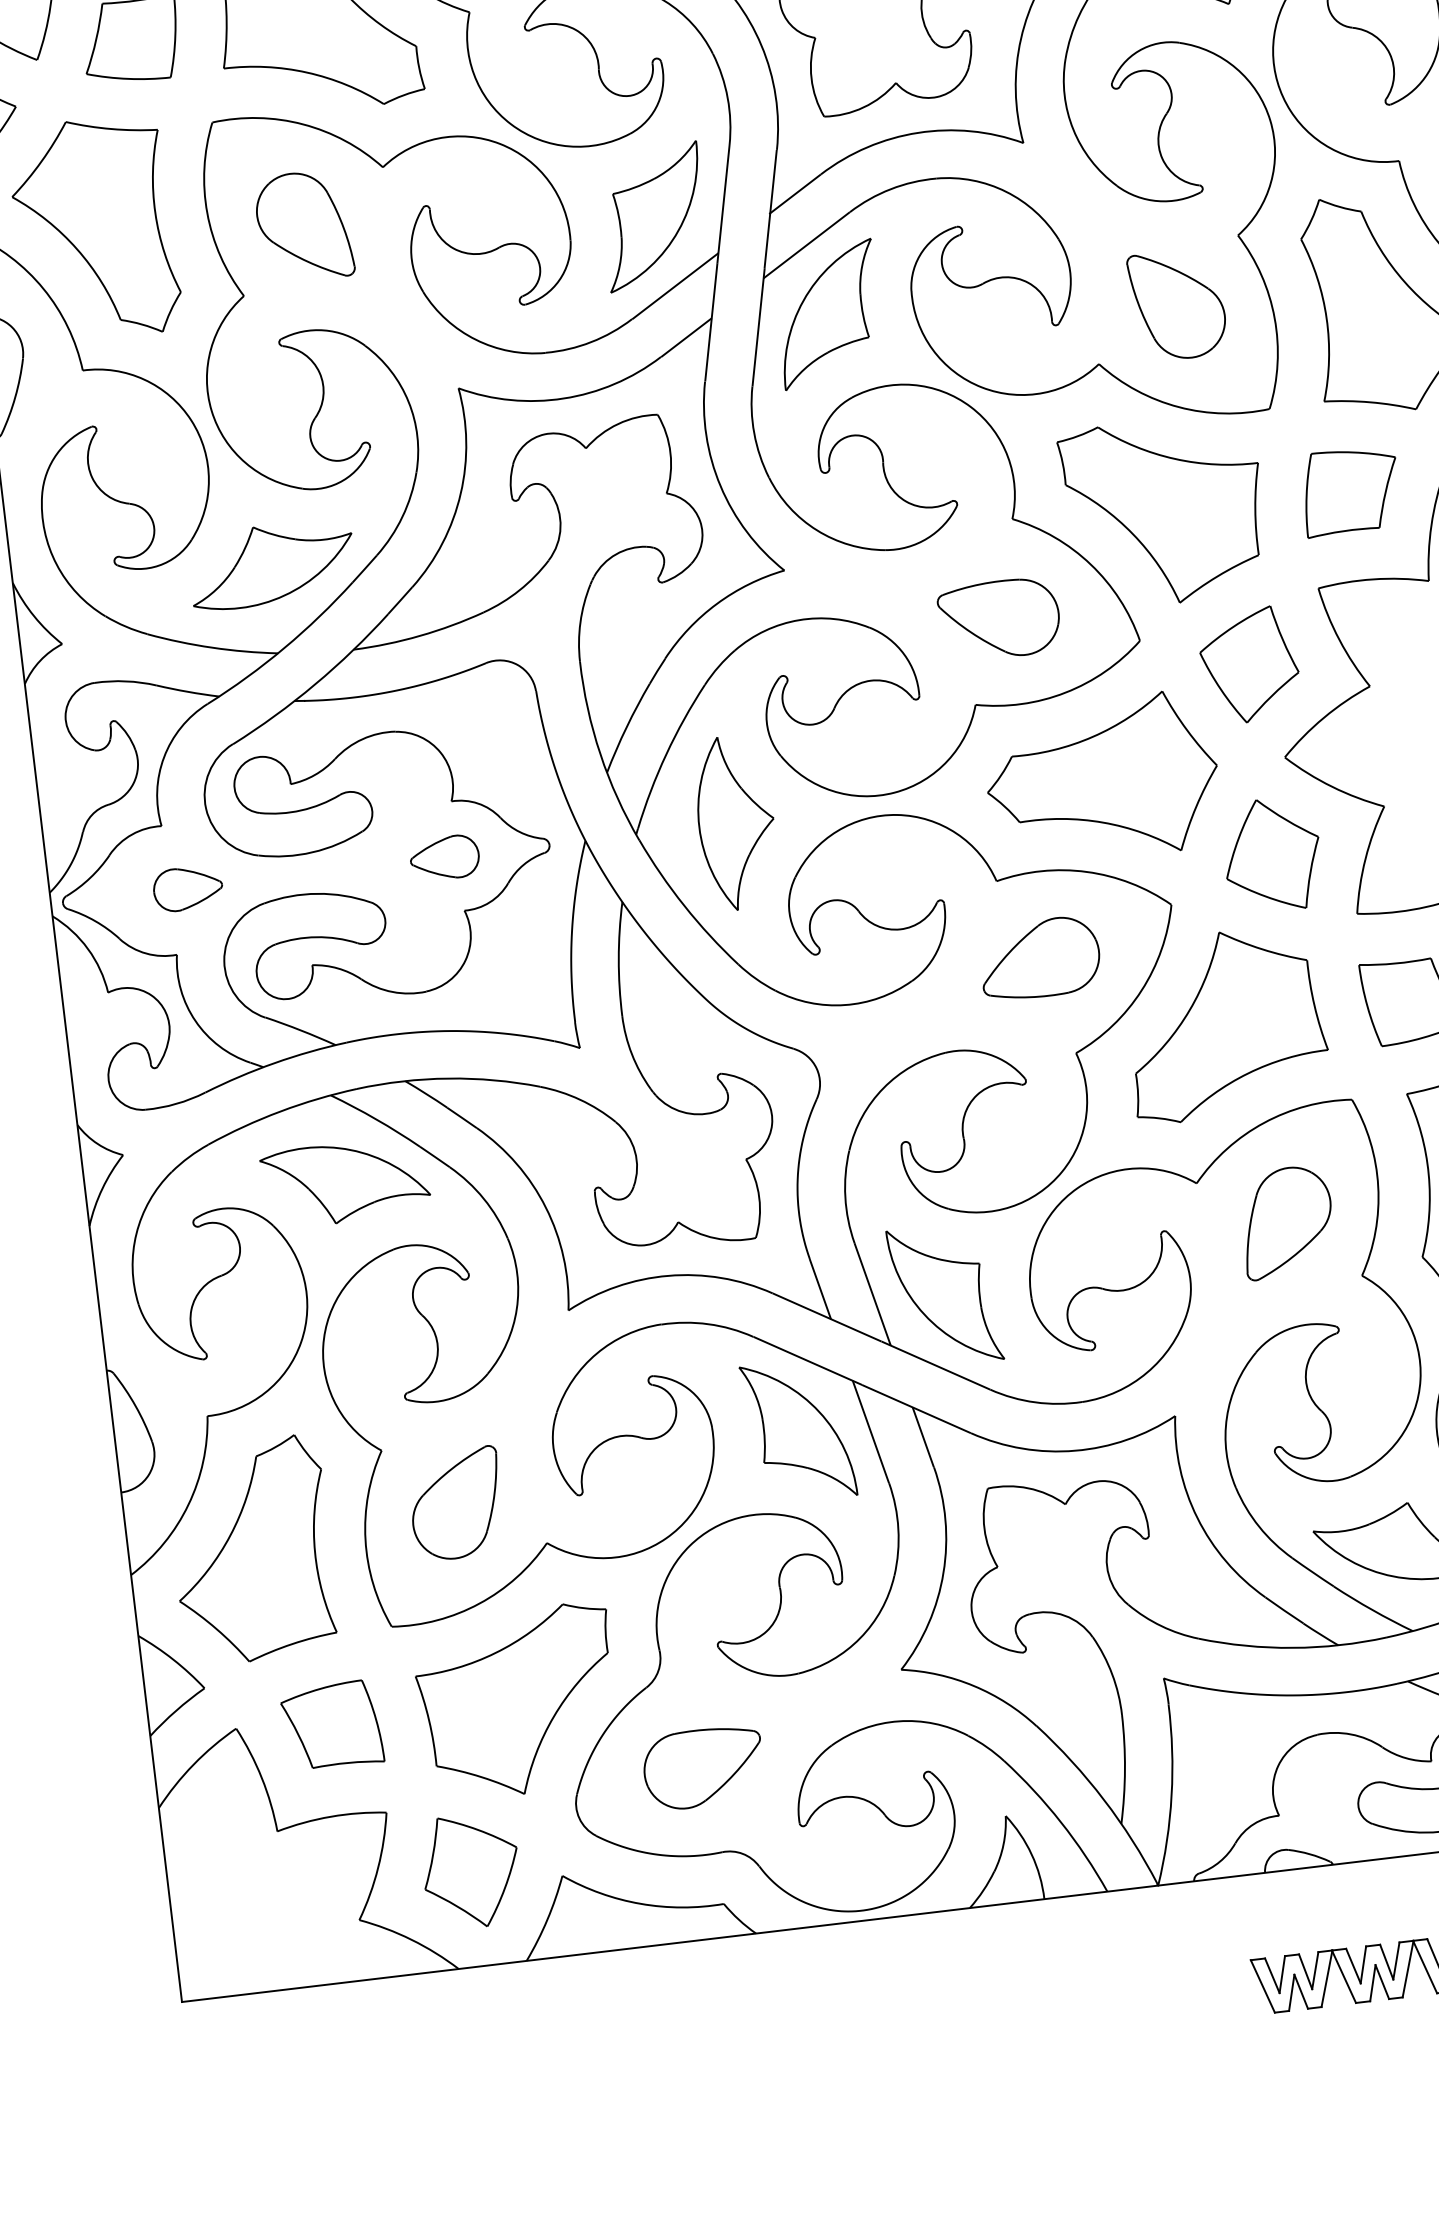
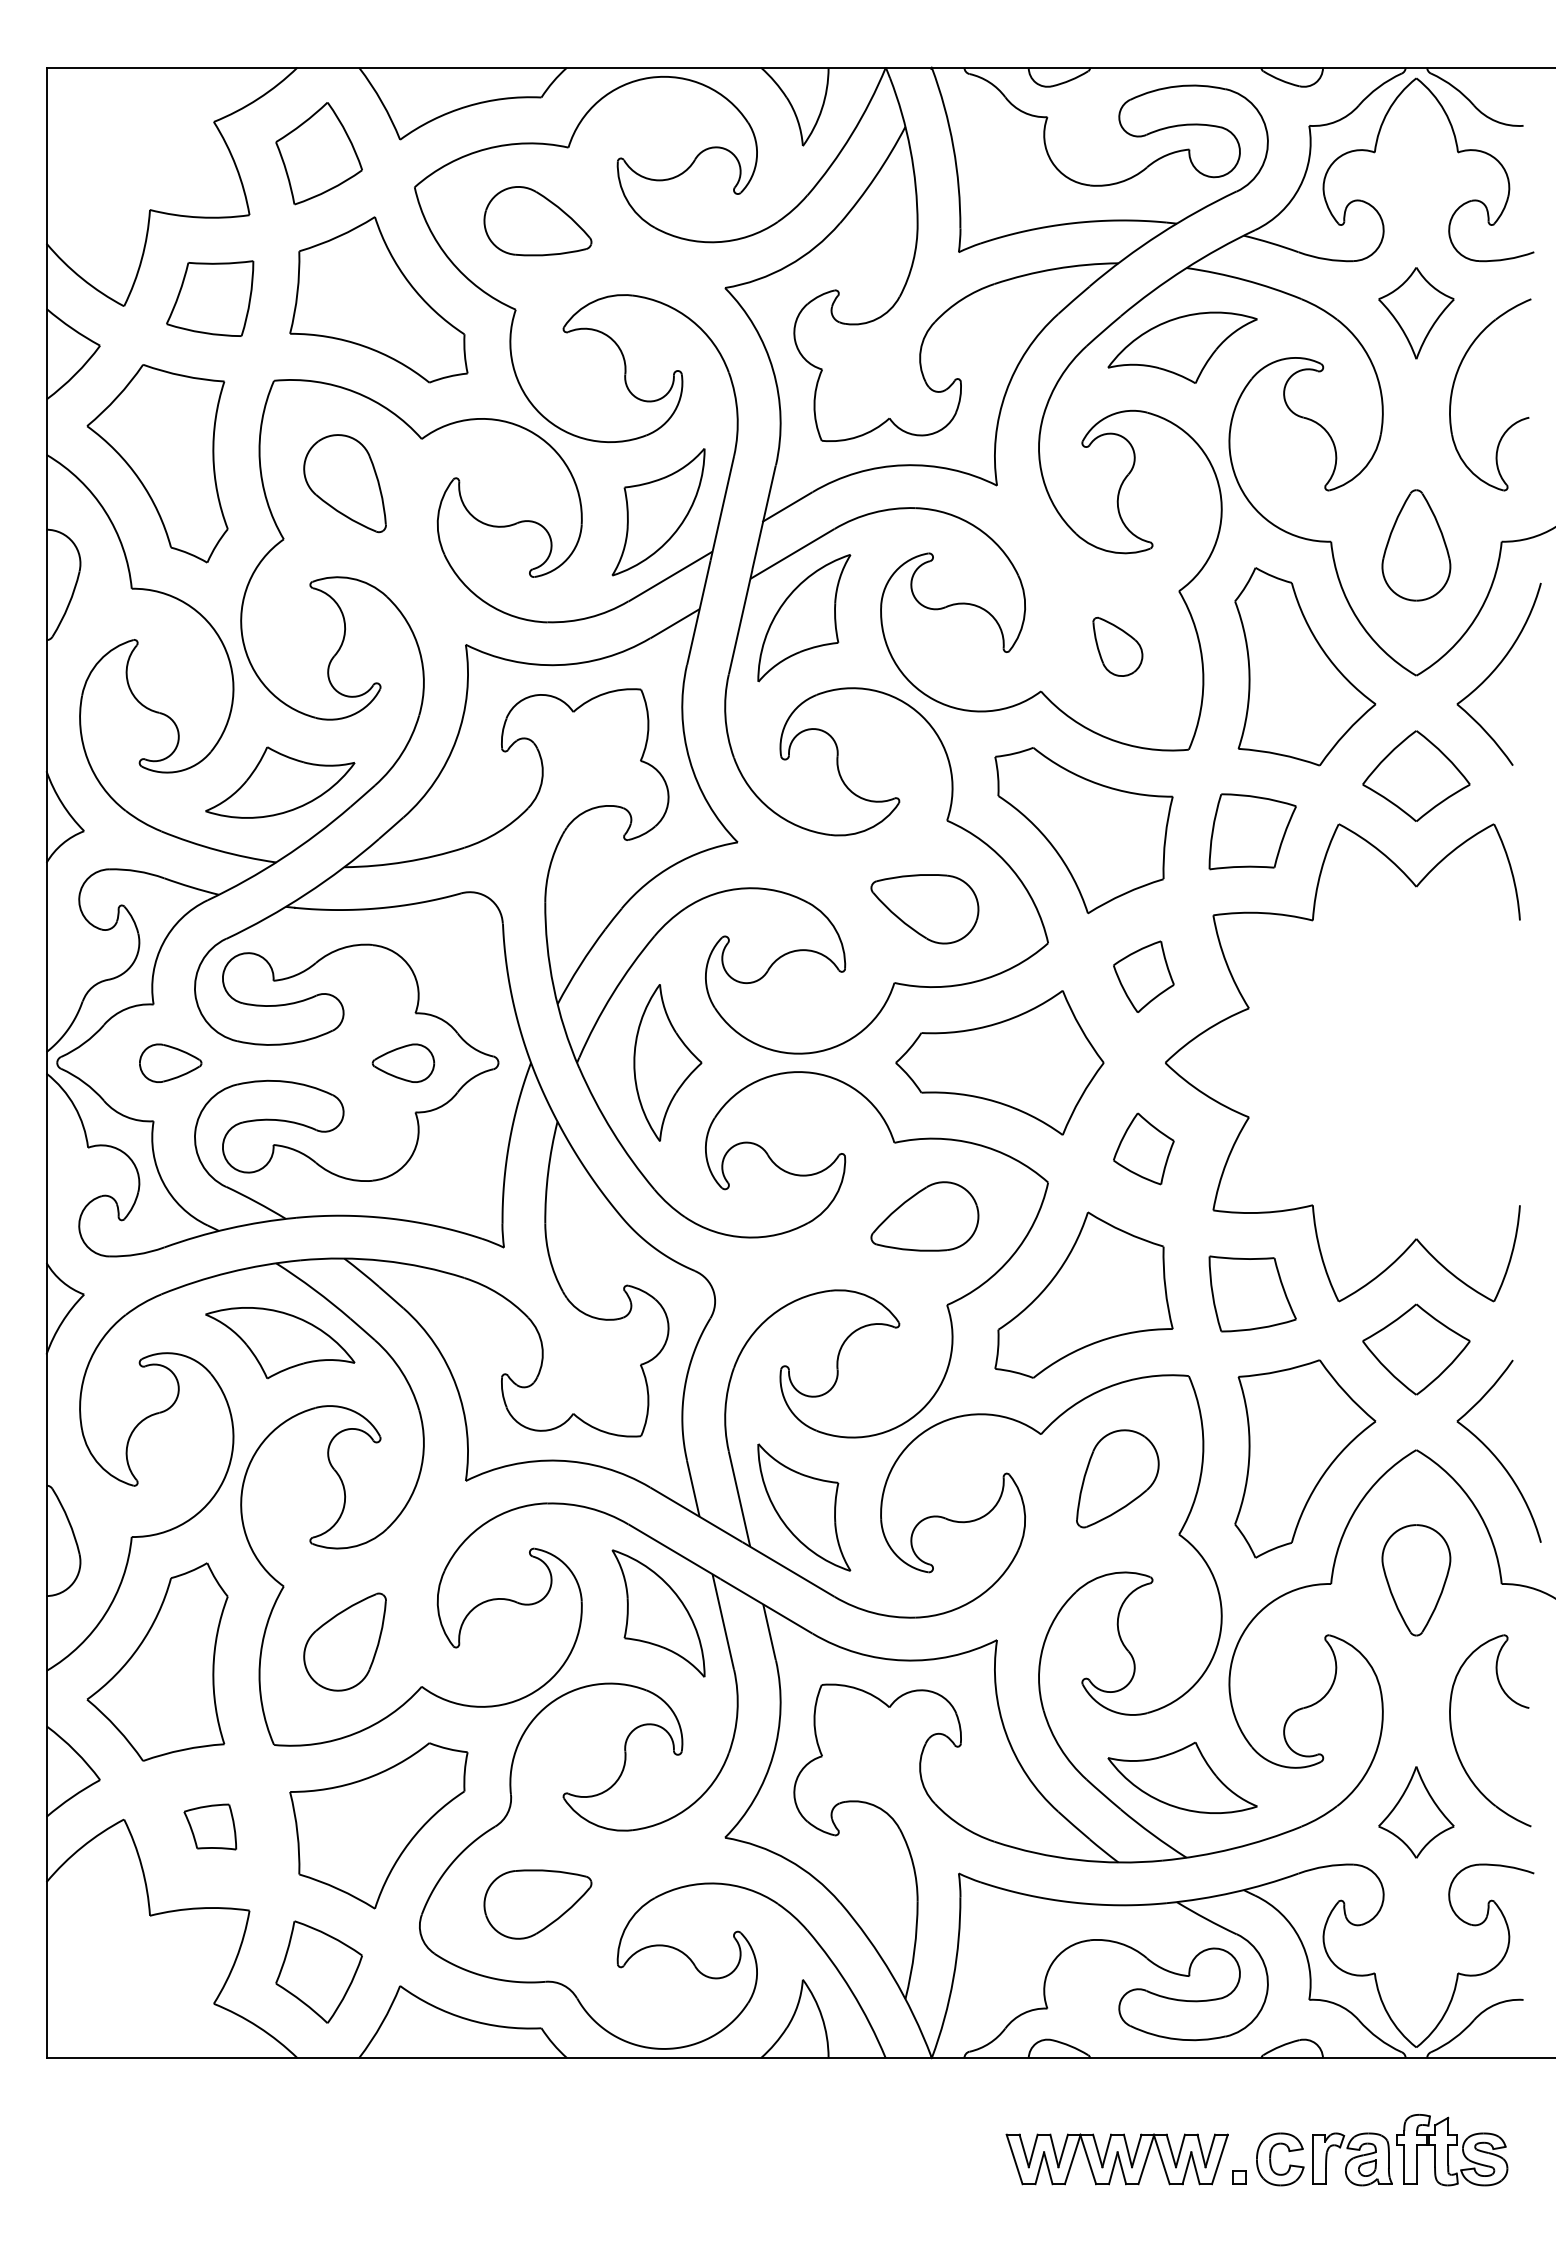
part: (1177, 304) -> (1117, 646), size x0.6
part: (1249, 665) -> (1143, 976), size x0.7
part: (1272, 854) -> (1143, 1148), size x0.7
part: (332, 1725) -> (210, 1826), size x0.6

